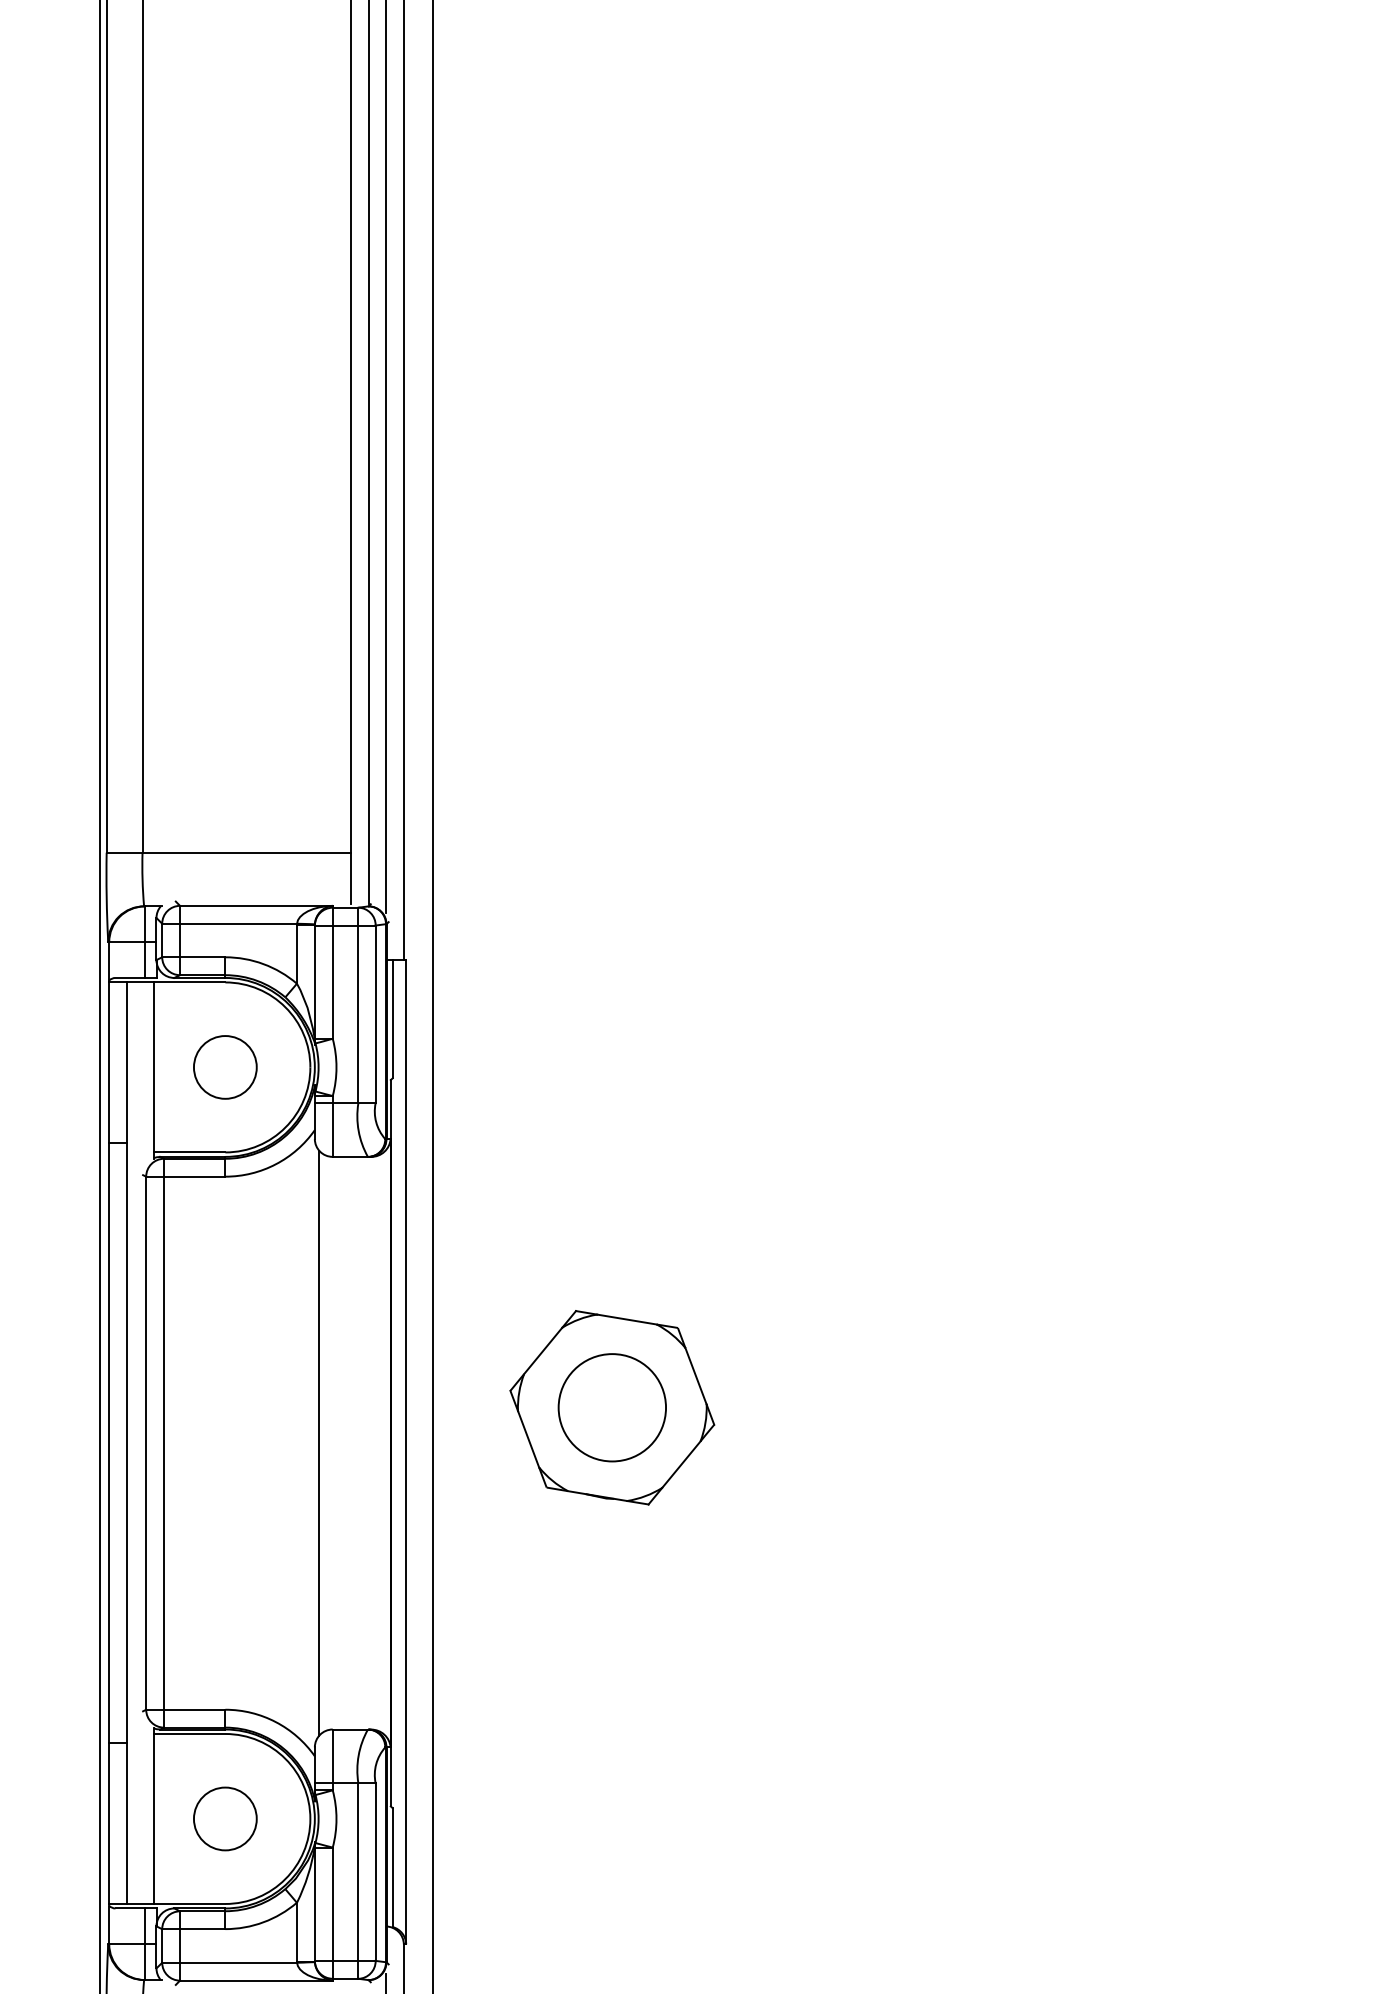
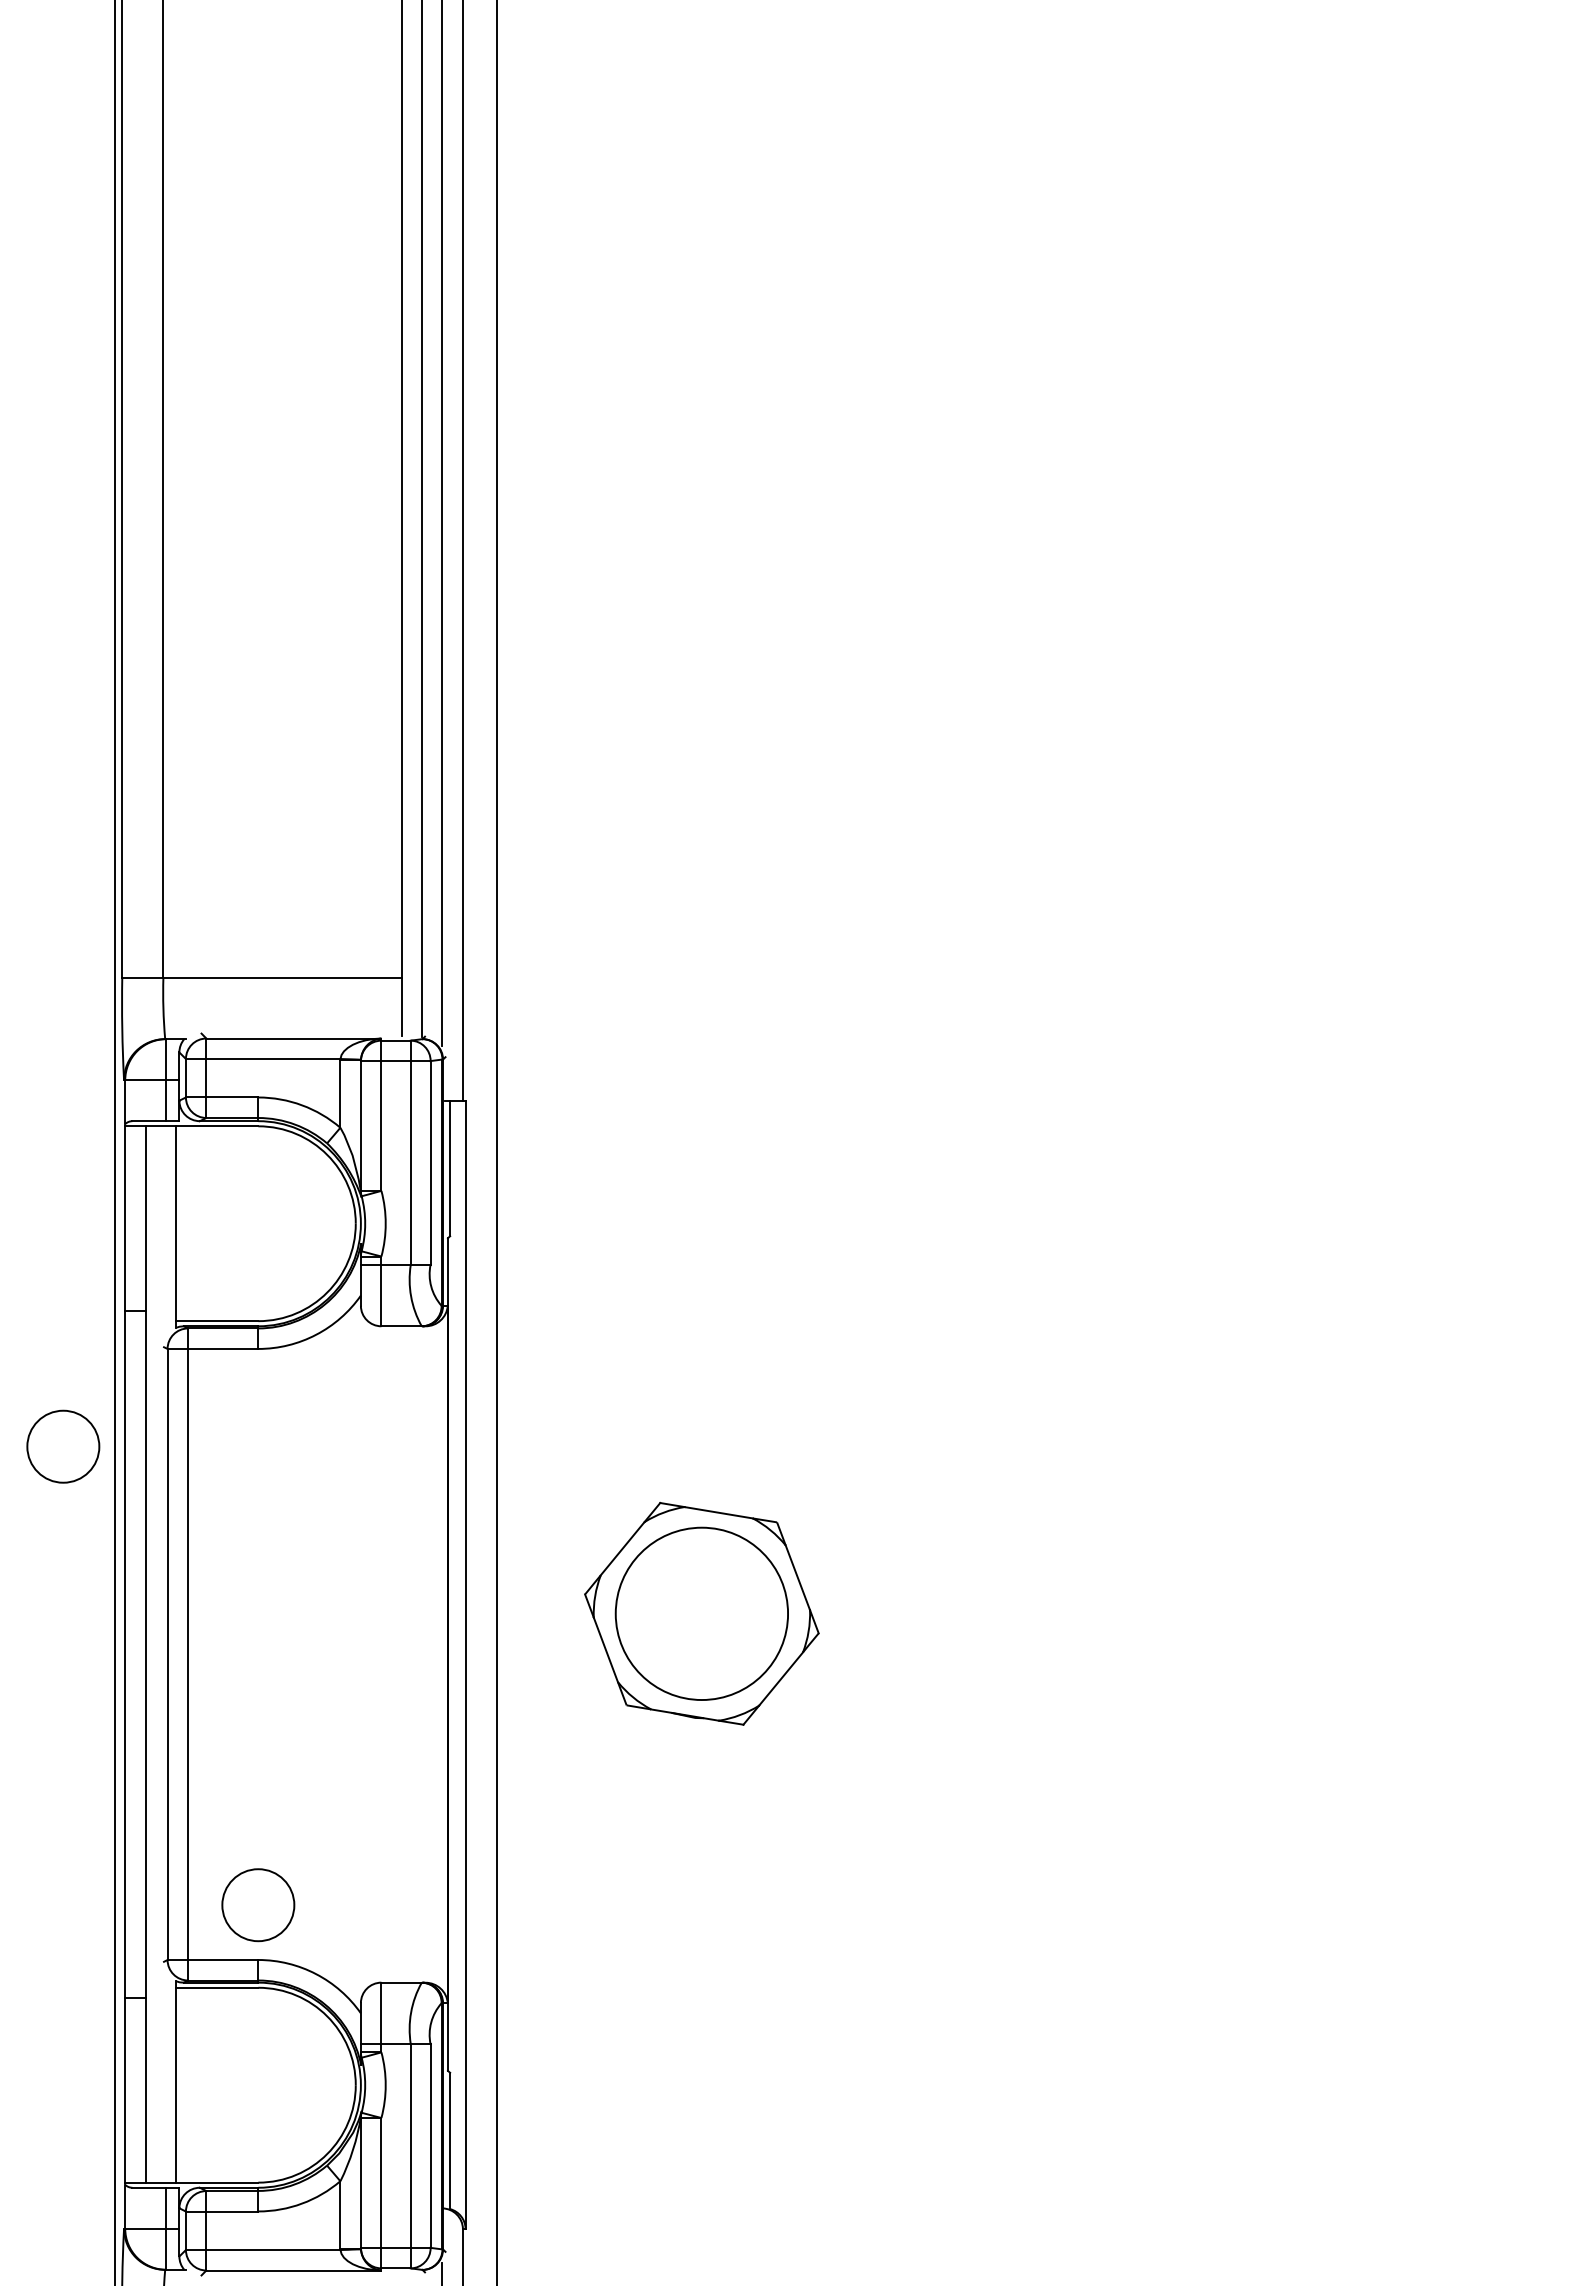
circle: (225, 1067) -> (63, 1446), moved
circle: (611, 1407) -> (701, 1613), size x1.4
line: (318, 1443) -> (365, 1654), removed
circle: (225, 1819) -> (258, 1905), moved

